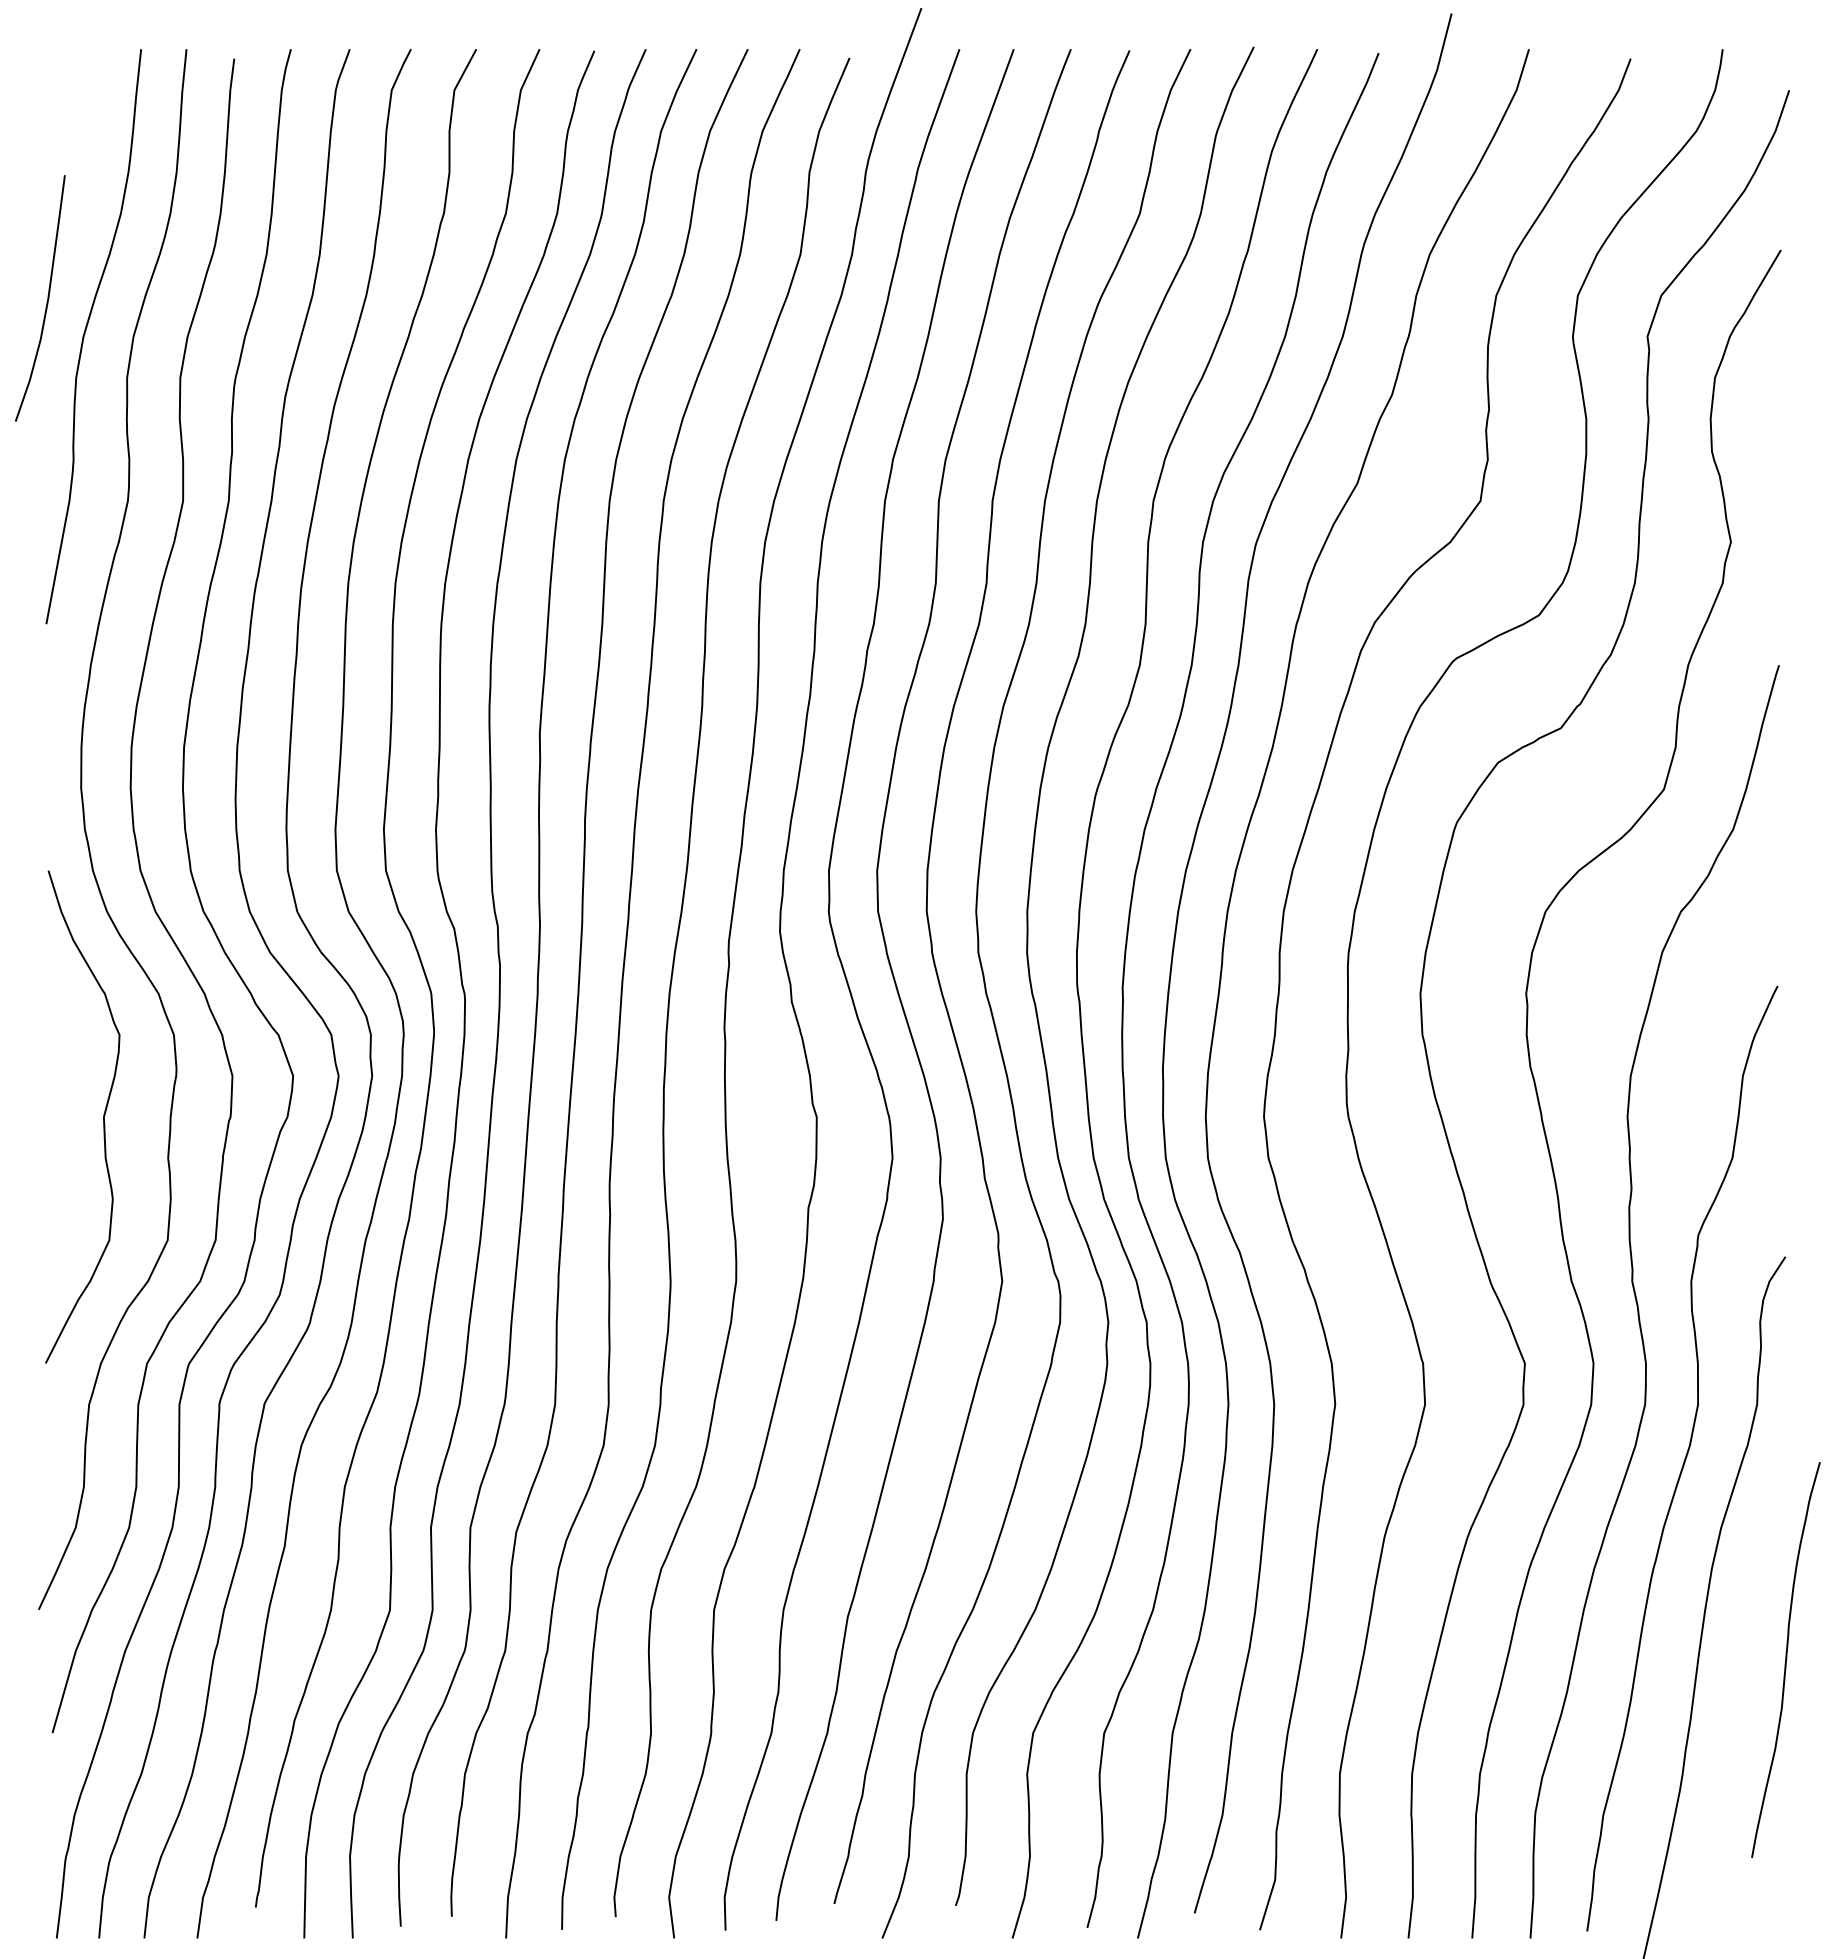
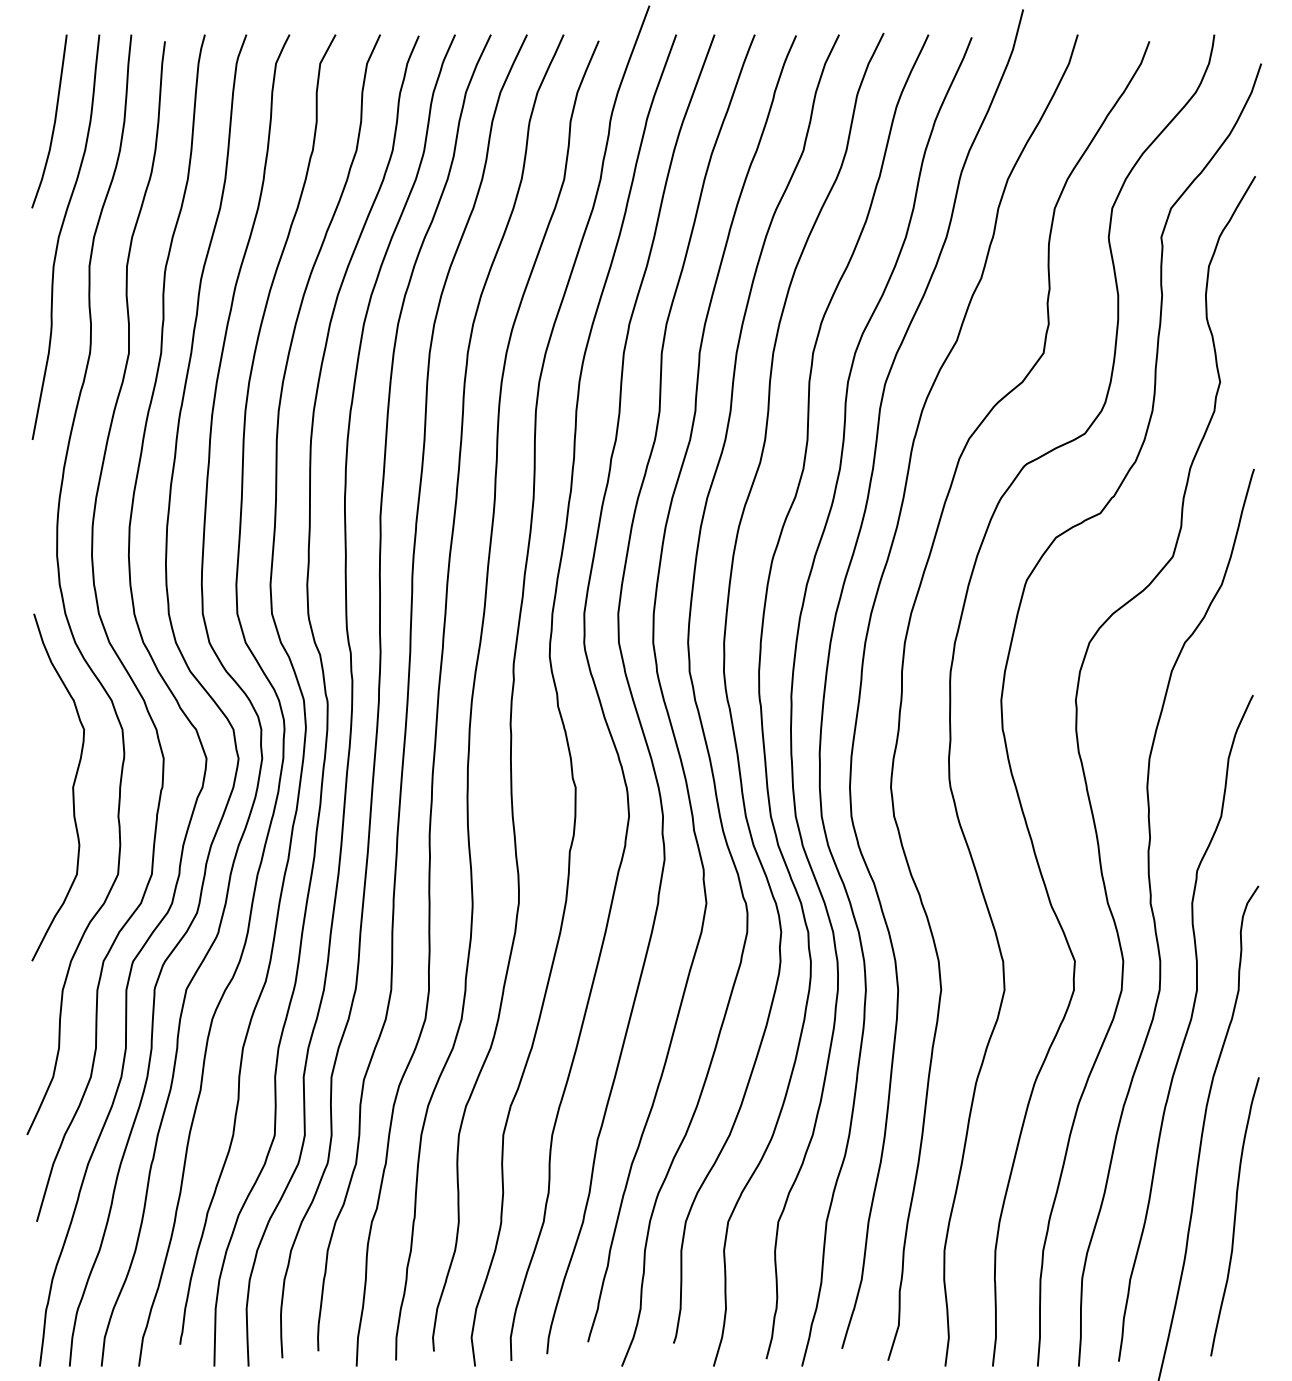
curve: (46, 301) -> (53, 123), moved
curve: (1785, 1659) -> (1234, 1216), moved

